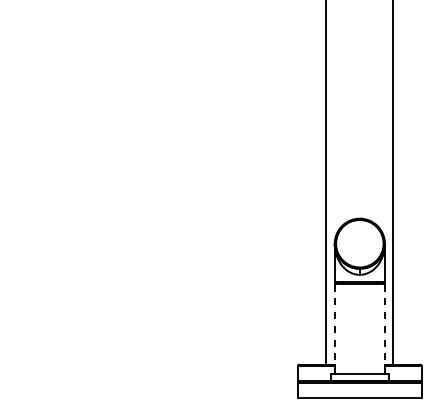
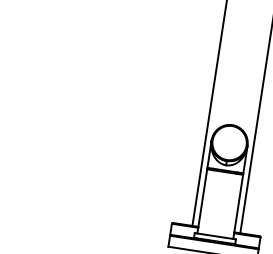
line: (334, 329) -> (202, 201), dashed -> solid
line: (384, 329) -> (237, 207), dashed -> solid

